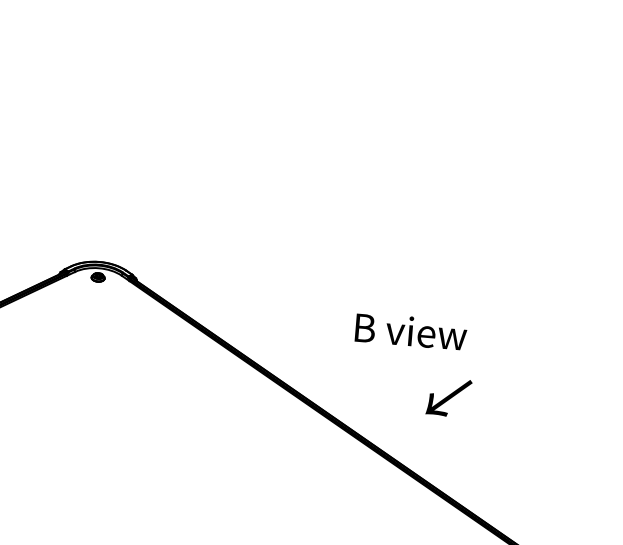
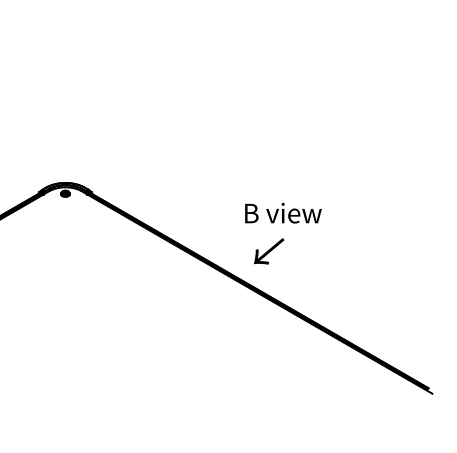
text: (449, 397) -> (269, 251), moved

